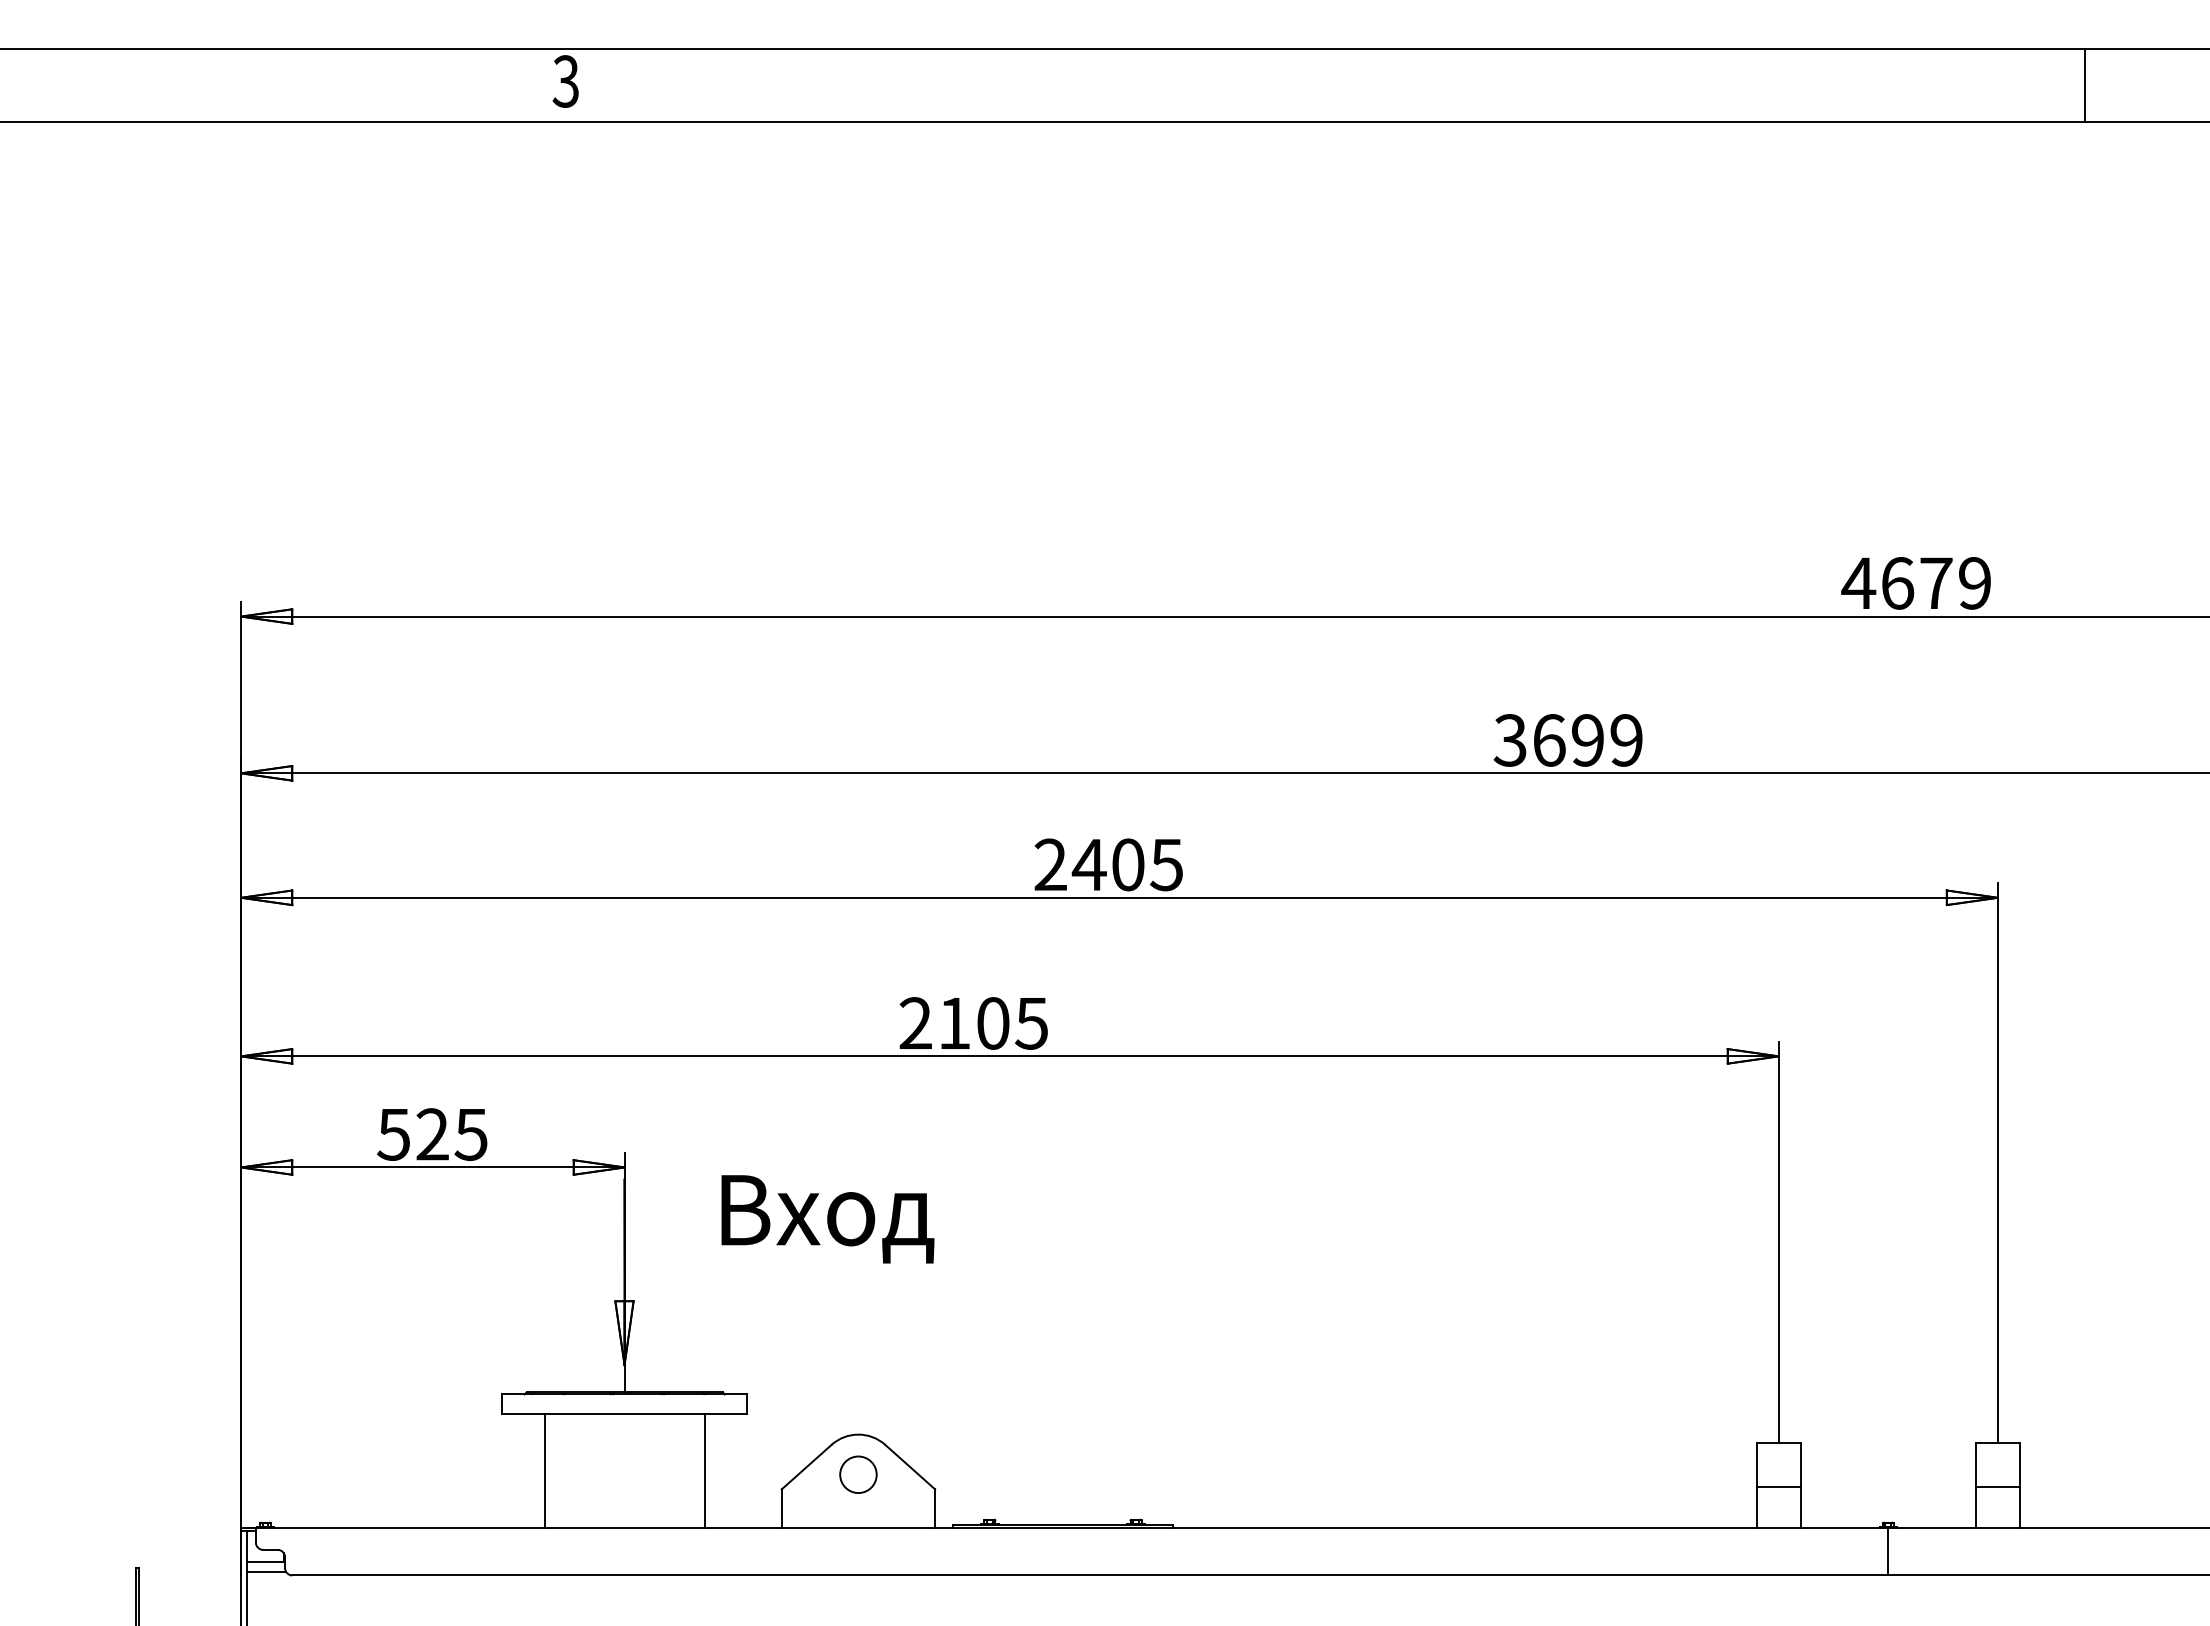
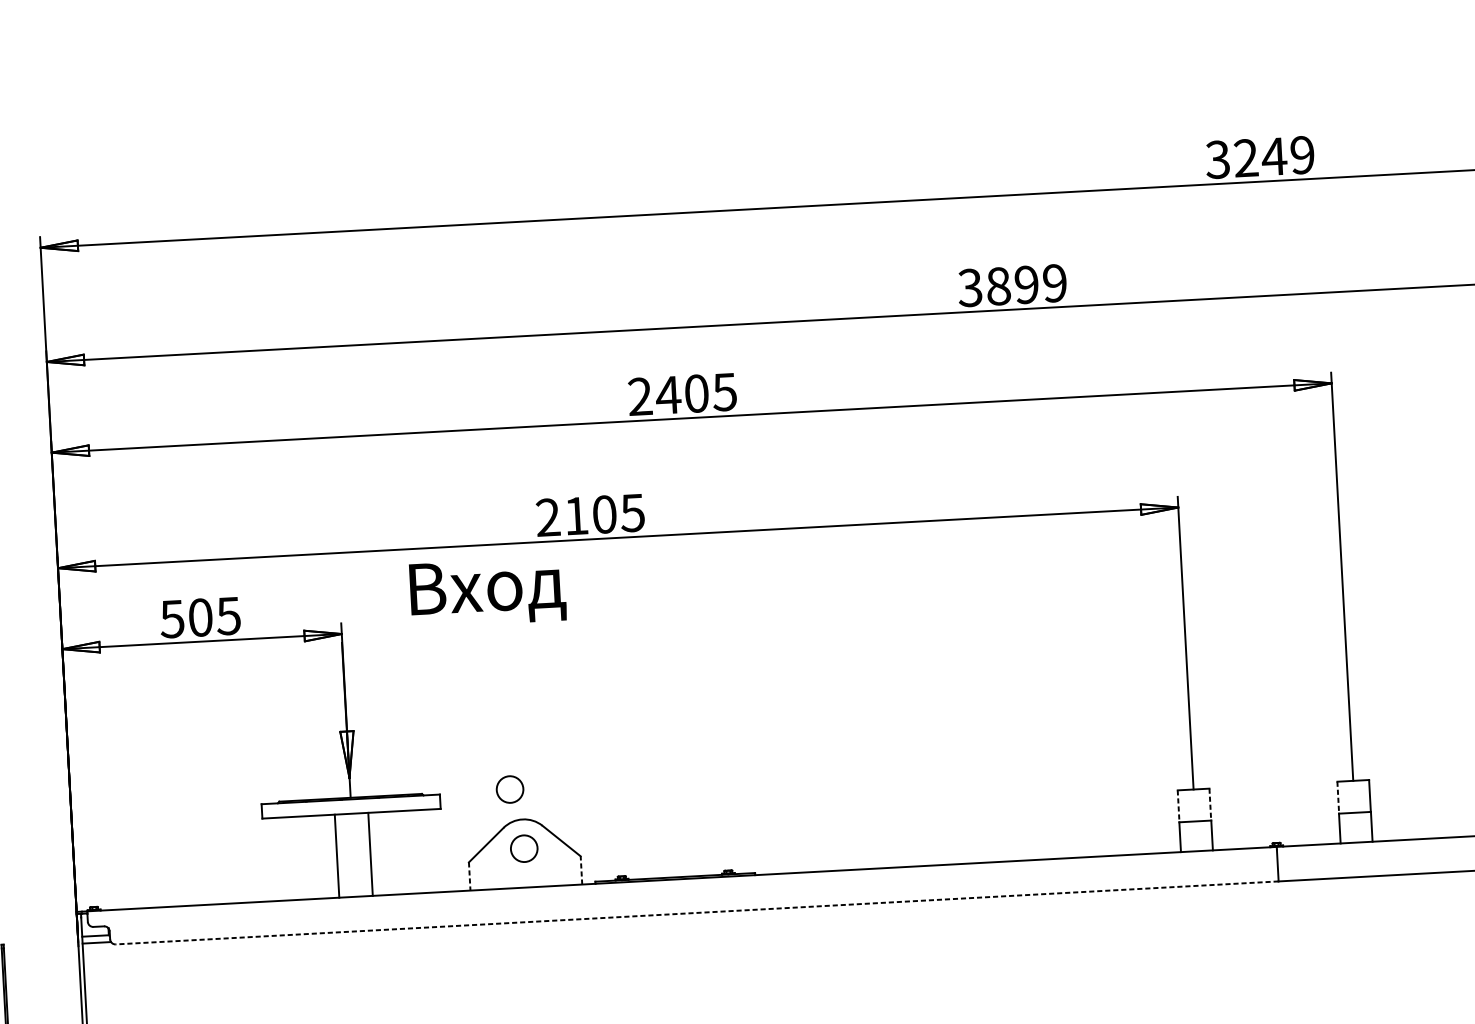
text: (1897, 583) -> (1246, 158), 4679 -> 3249
text: (1549, 740) -> (998, 286), 3699 -> 3899
text: (432, 1134) -> (200, 617), 525 -> 505
text: (827, 1219) -> (487, 592), moved
circle: (843, 1392) -> (510, 789), added
line: (1757, 1465) -> (1178, 806), solid -> dashed
line: (1800, 1465) -> (1210, 804), solid -> dashed
line: (1976, 1465) -> (1338, 797), solid -> dashed
line: (544, 1471) -> (336, 856), moved
line: (704, 1471) -> (370, 854), moved
line: (935, 1508) -> (581, 870), solid -> dashed
line: (781, 1509) -> (469, 877), solid -> dashed
line: (1090, 1575) -> (697, 912), solid -> dashed

